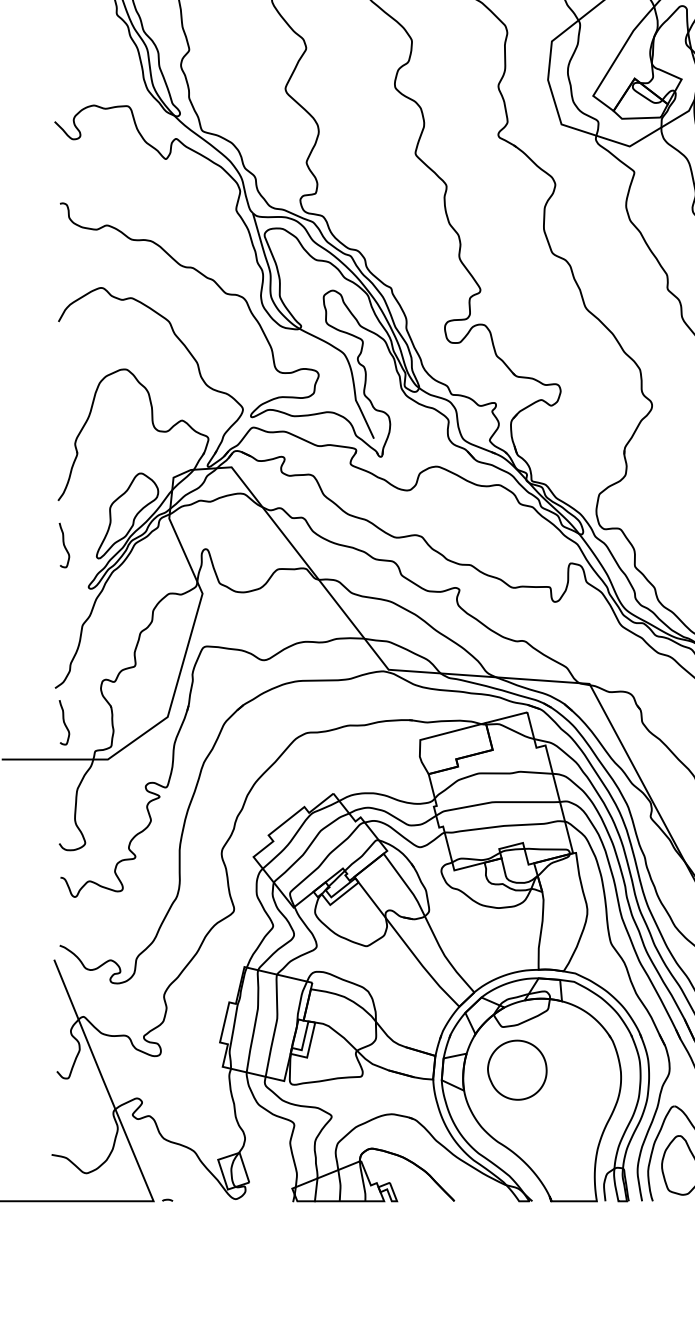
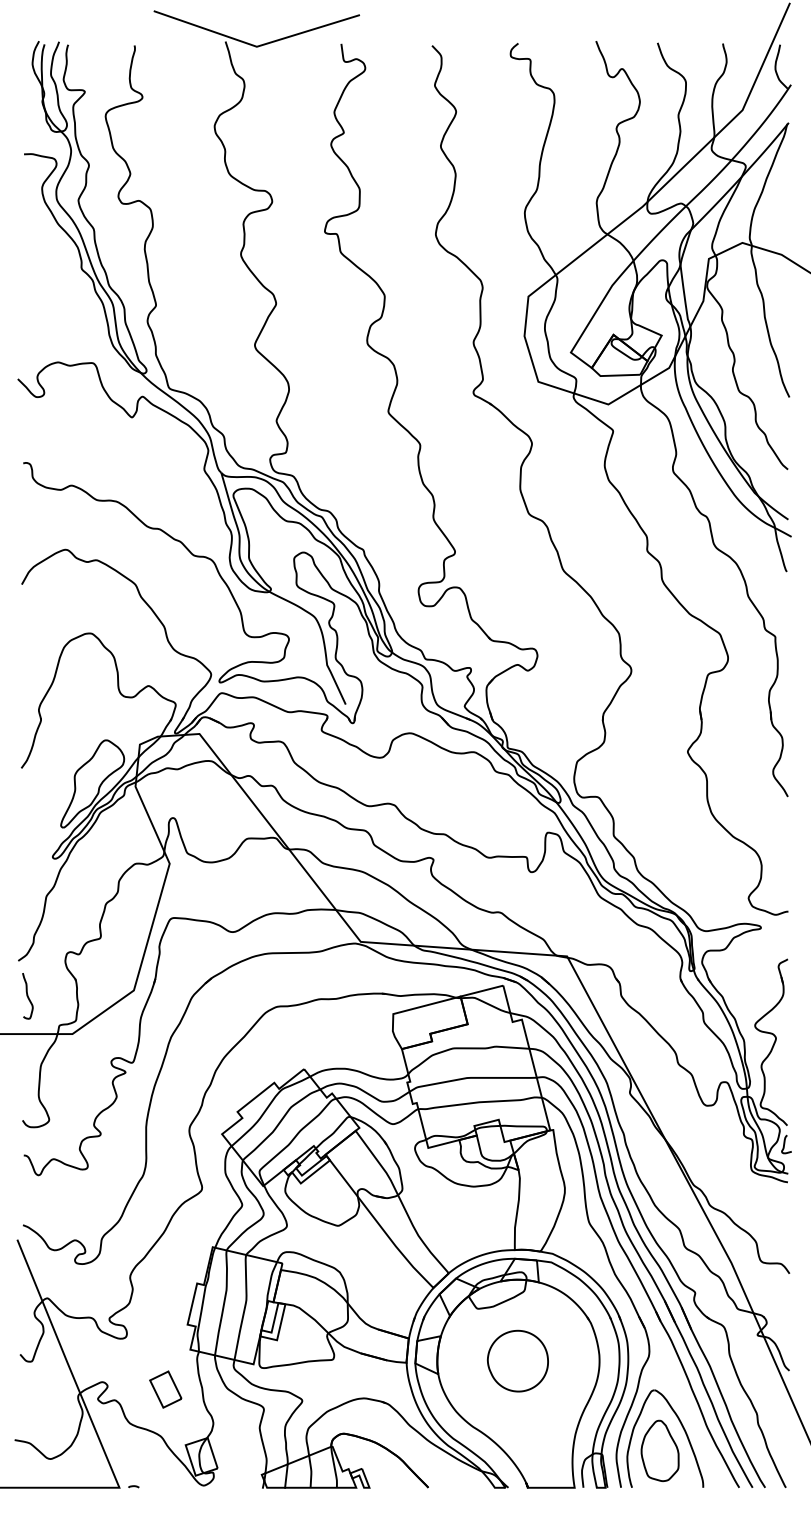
curve: (64, 545) -> (27, 814), removed
part: (516, 1069) -> (517, 1360), moved
part: (198, 1105) -> (165, 1389), added

